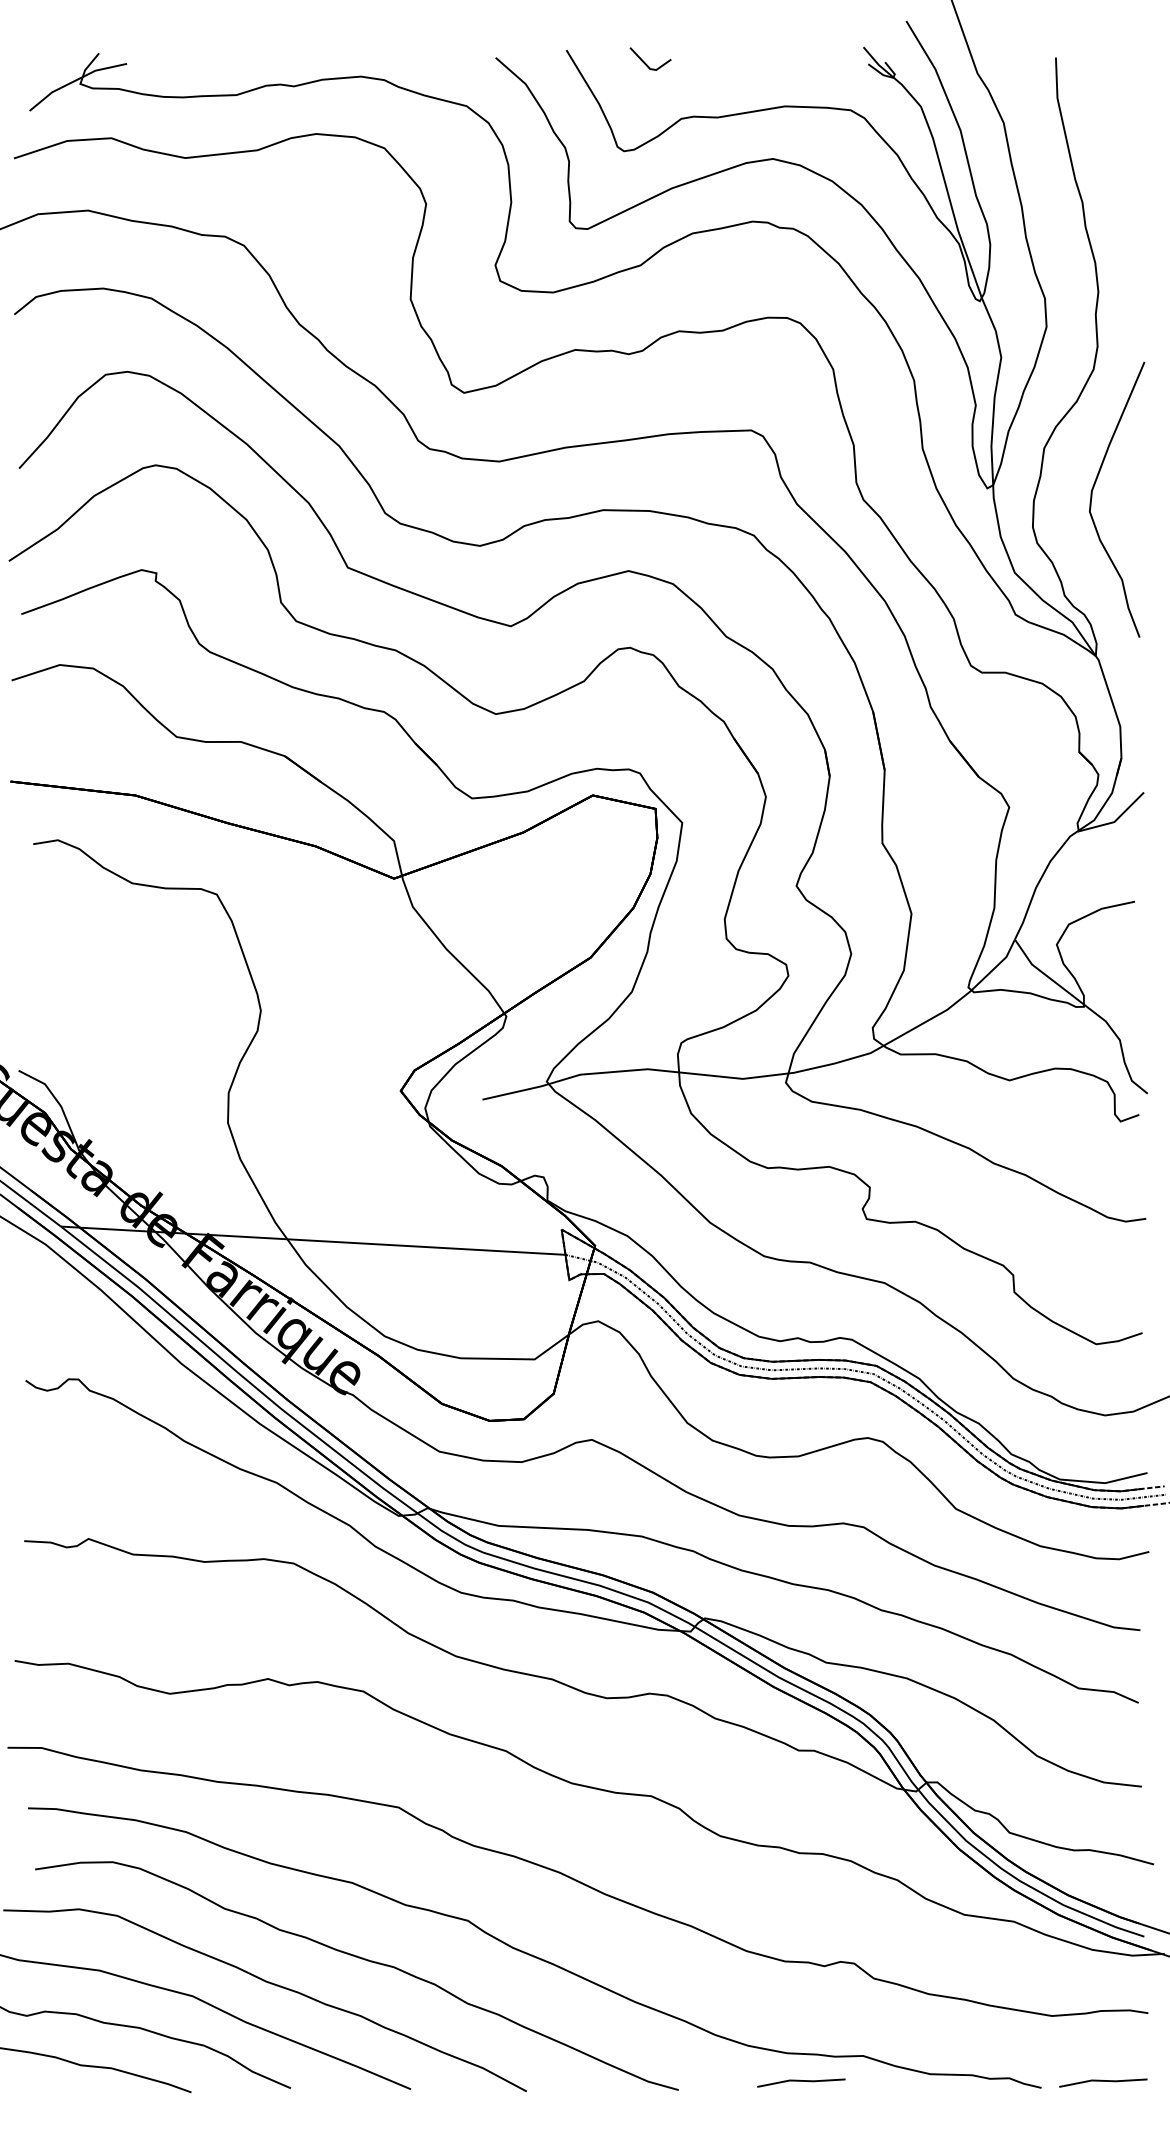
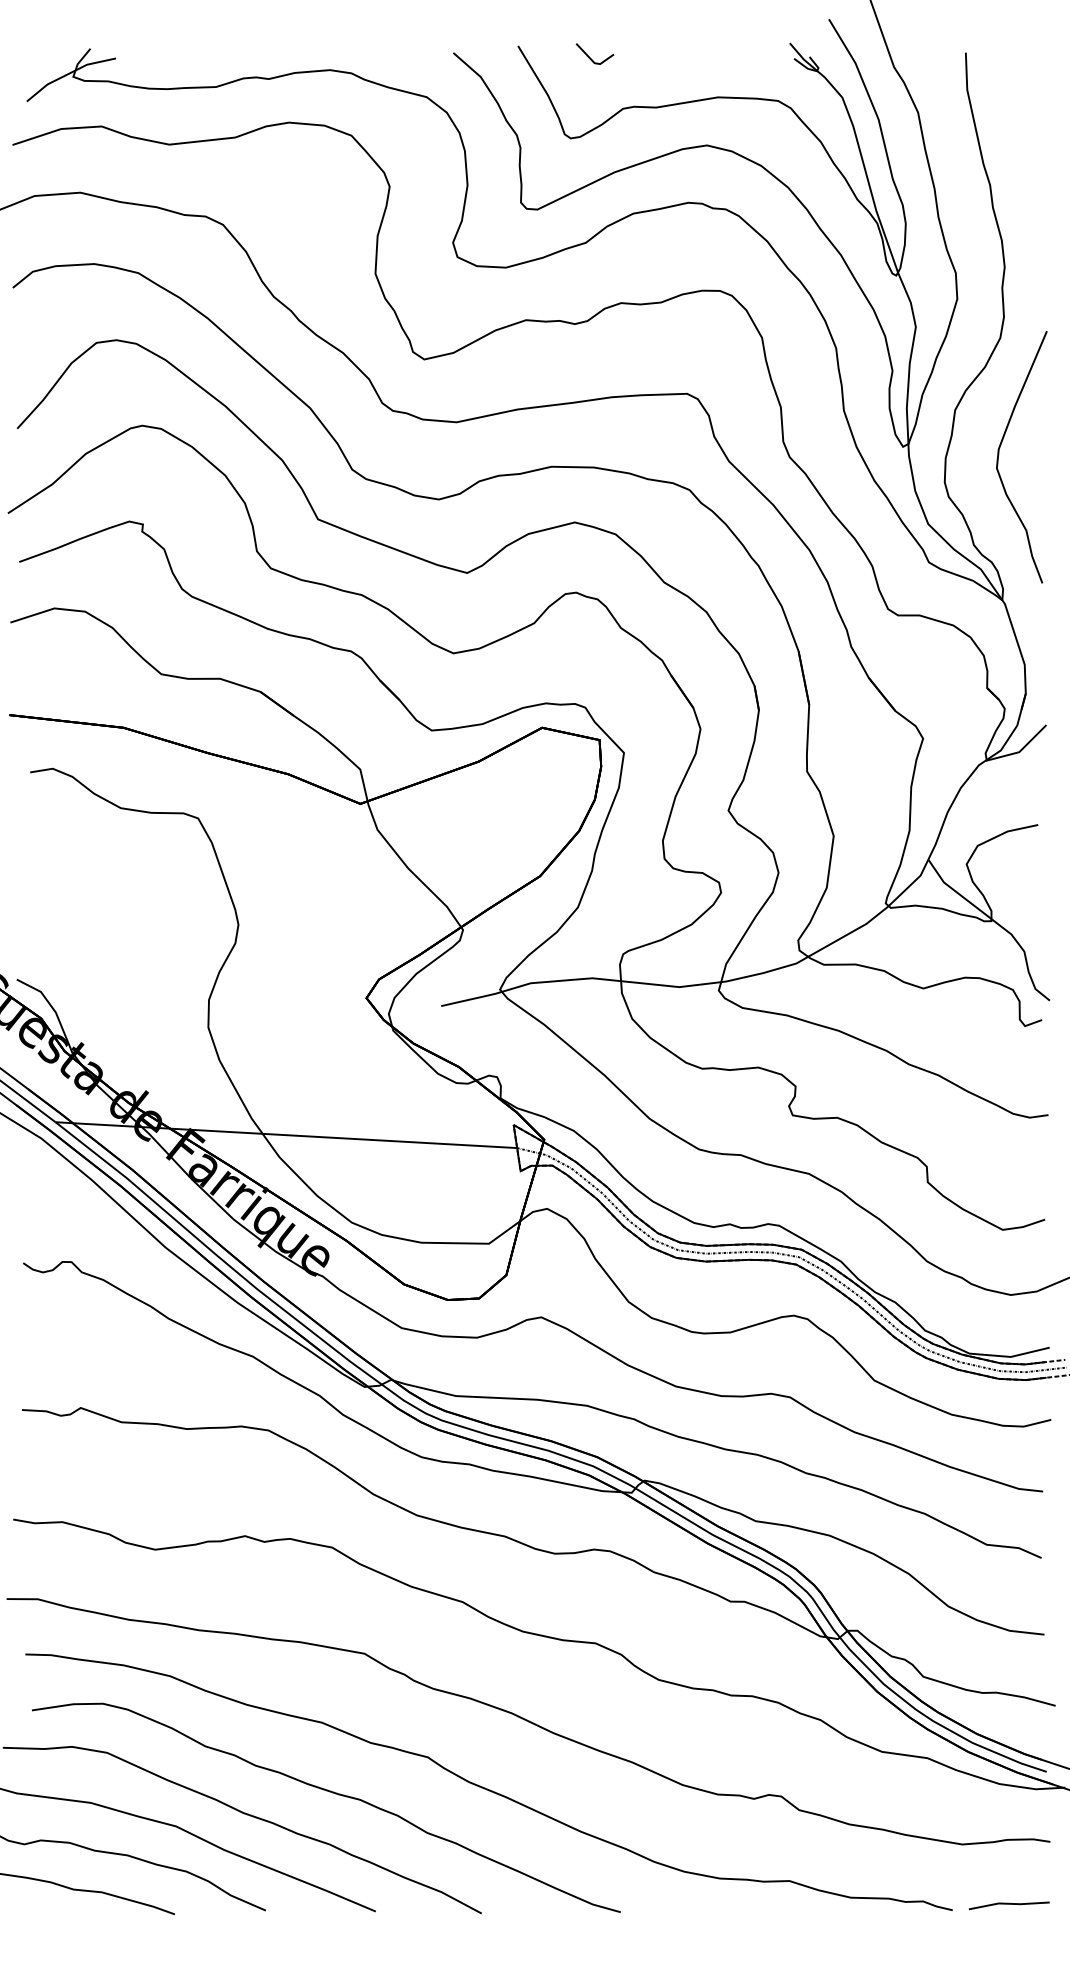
line: (801, 2081) -> (733, 1904), removed

